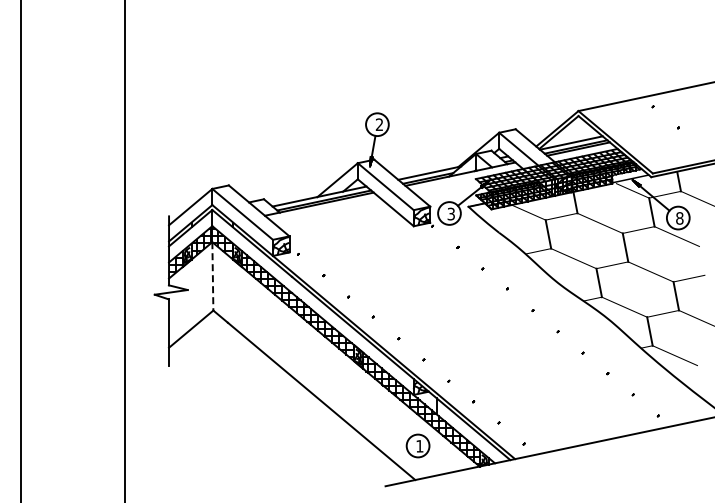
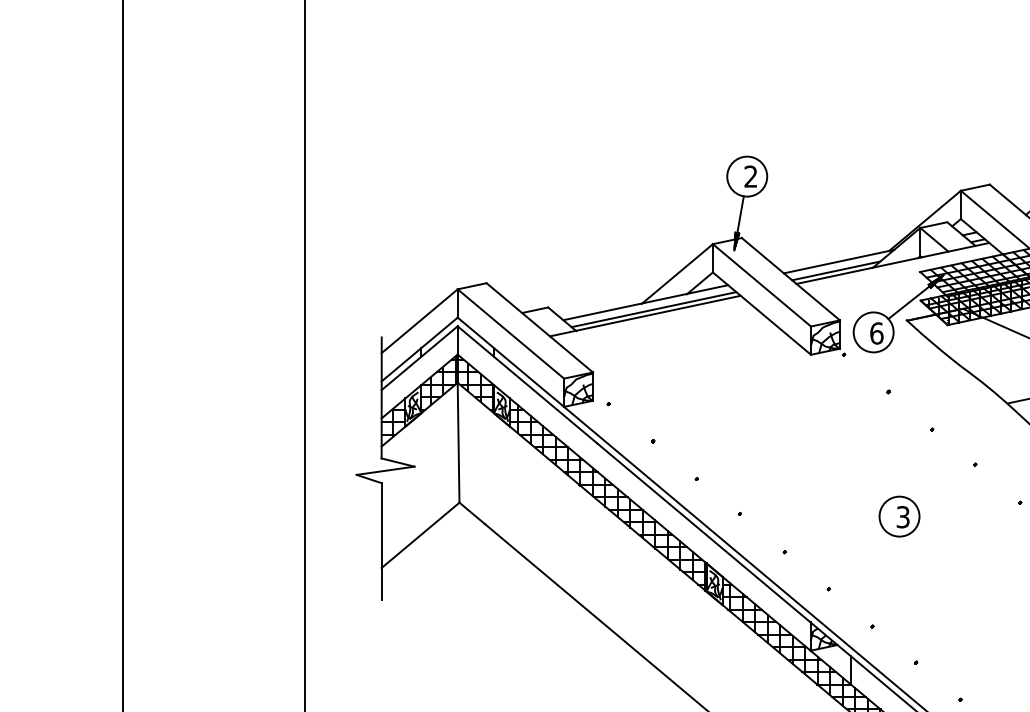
text: (451, 213) -> (877, 332), 3 -> 6
line: (212, 276) -> (457, 442), dashed -> solid
part: (464, 318) -> (899, 516), added

